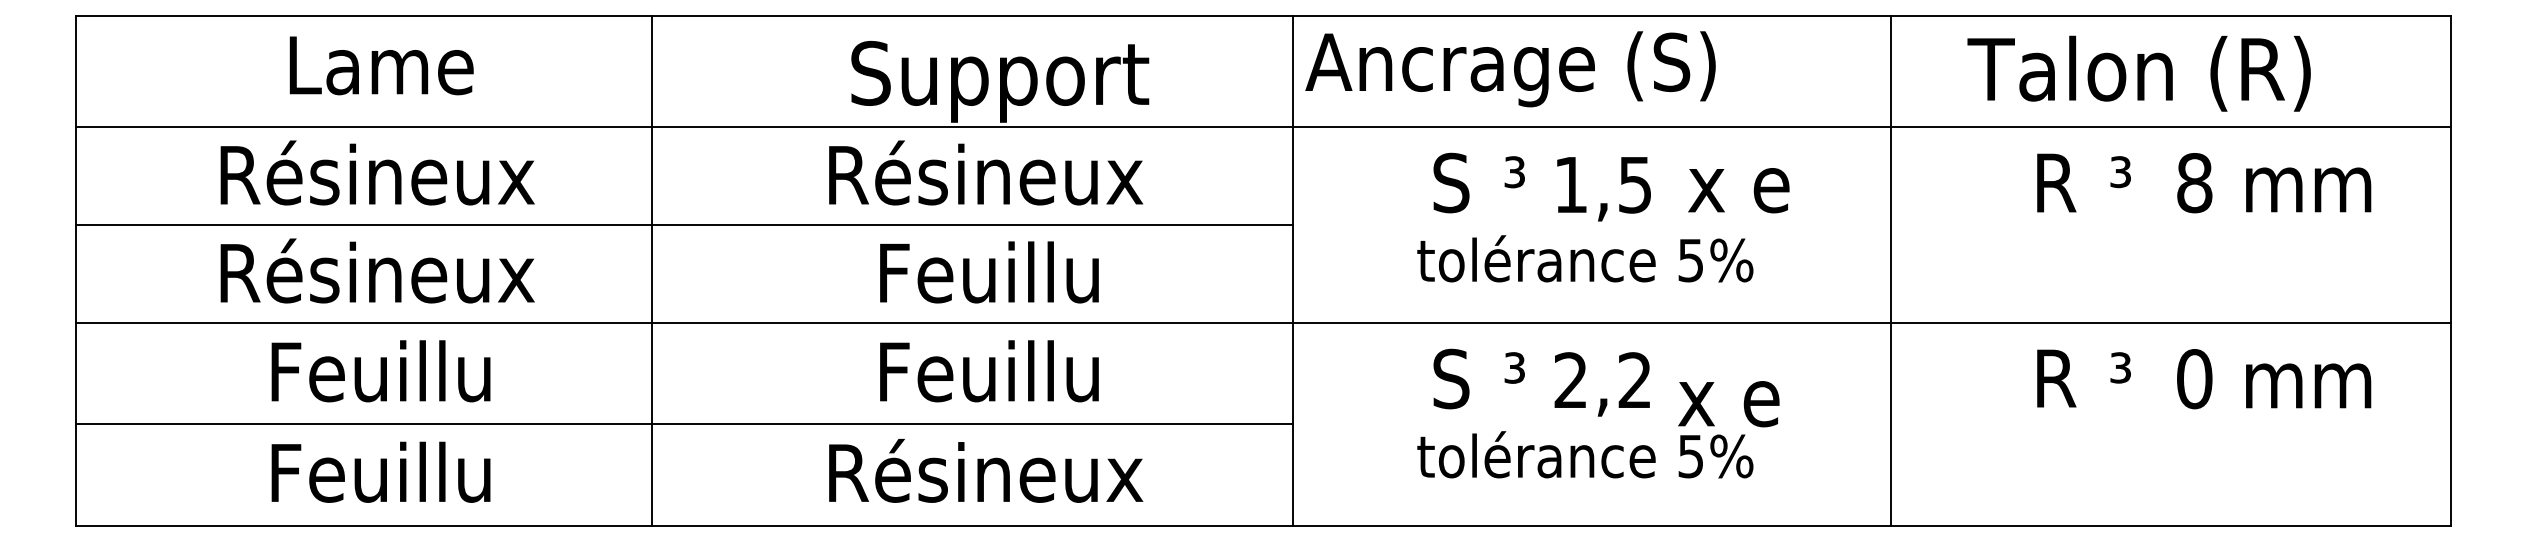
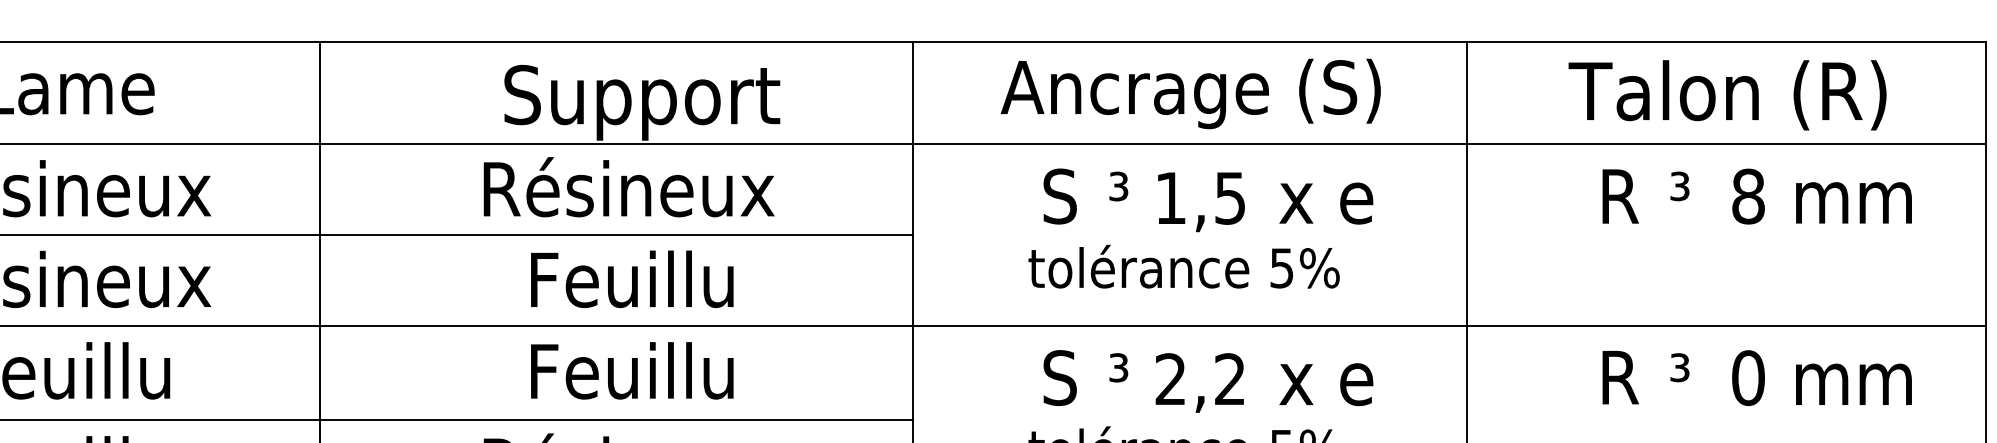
text: (1510, 69) -> (1190, 94), moved
text: (2138, 73) -> (1726, 95), moved
text: (1728, 404) -> (1325, 384), moved

